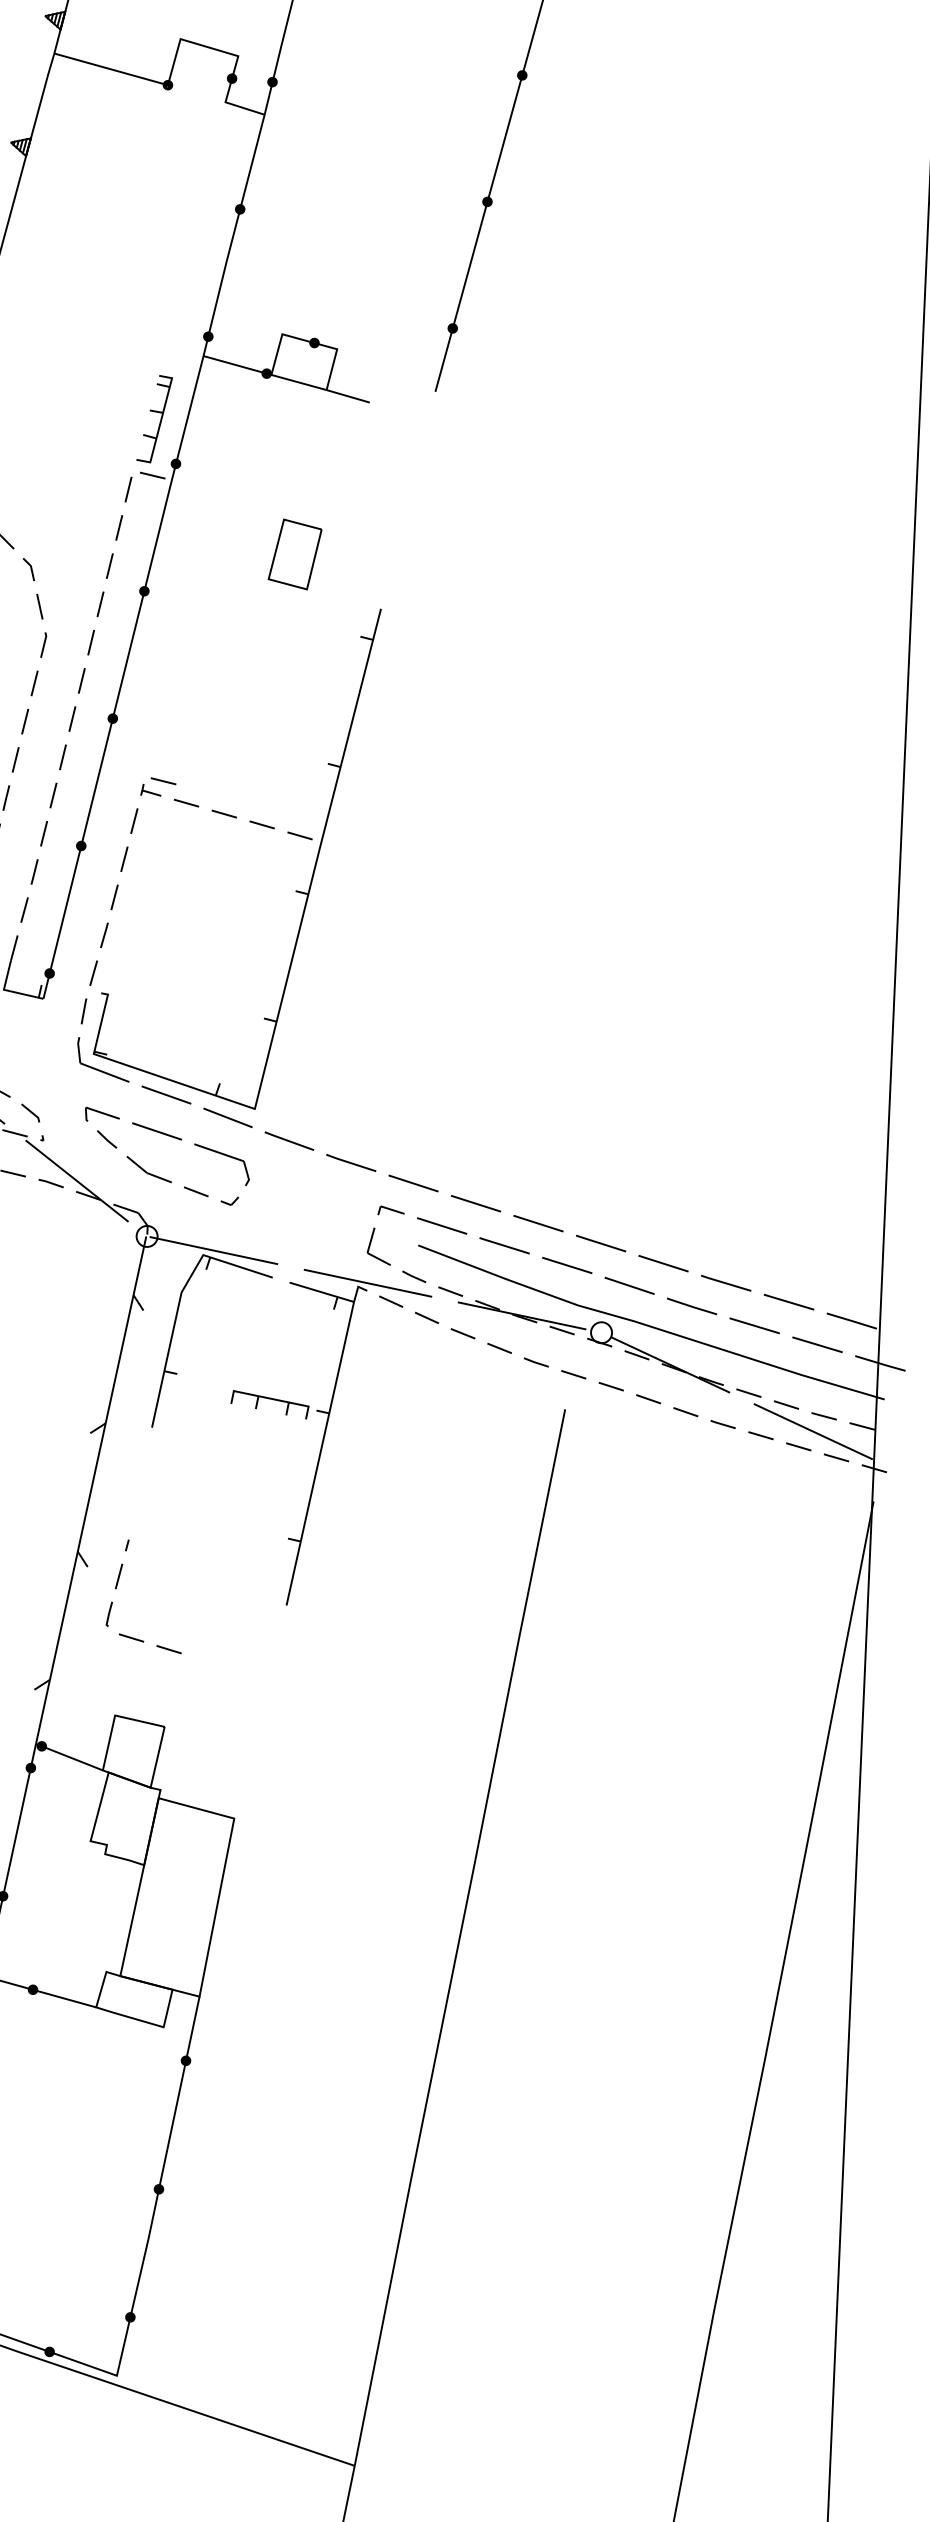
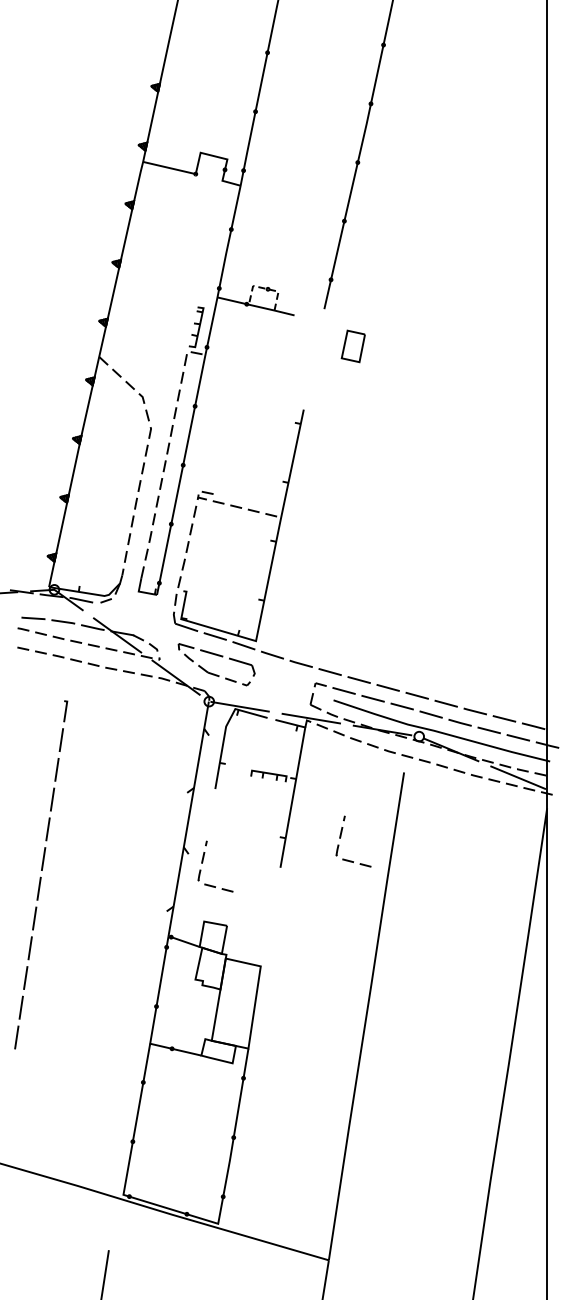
line: (309, 341) -> (265, 288), solid -> dashed
part: (293, 554) -> (352, 346), moved
part: (422, 1545) -> (341, 837), added

